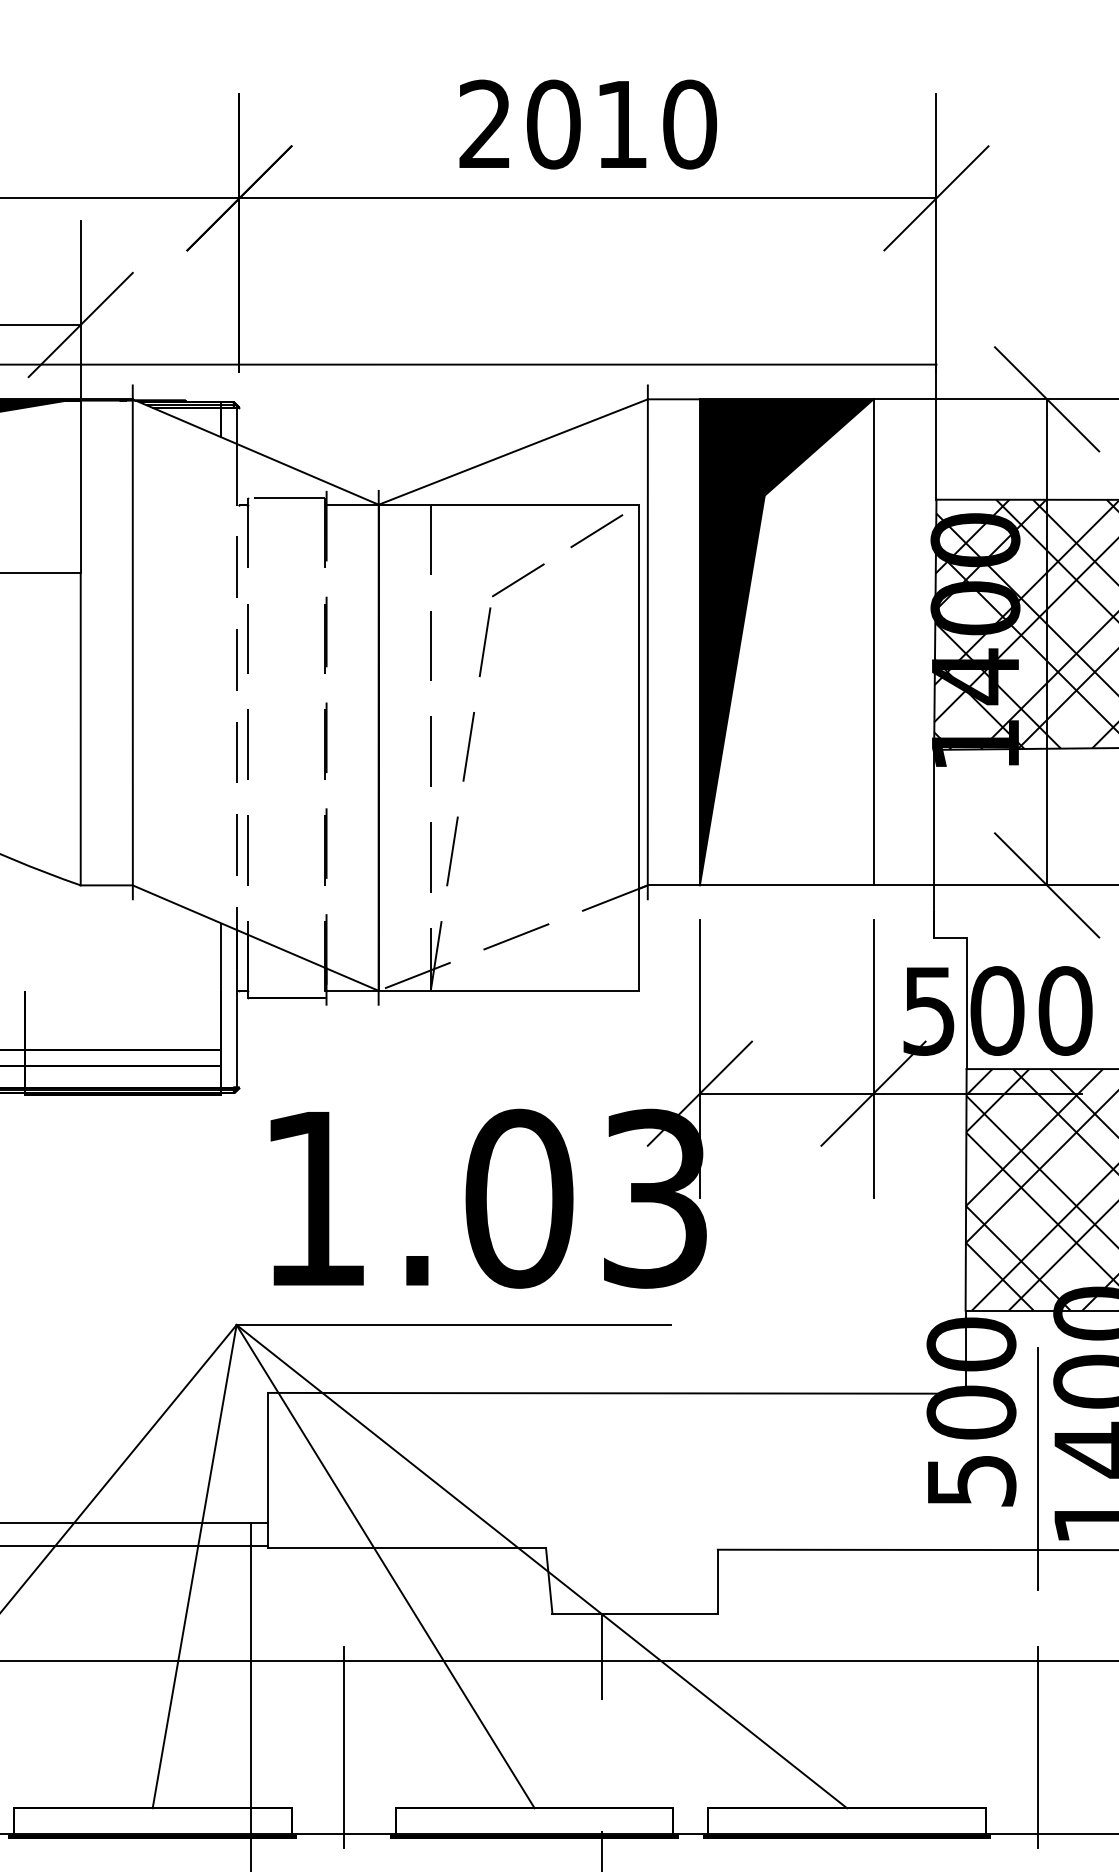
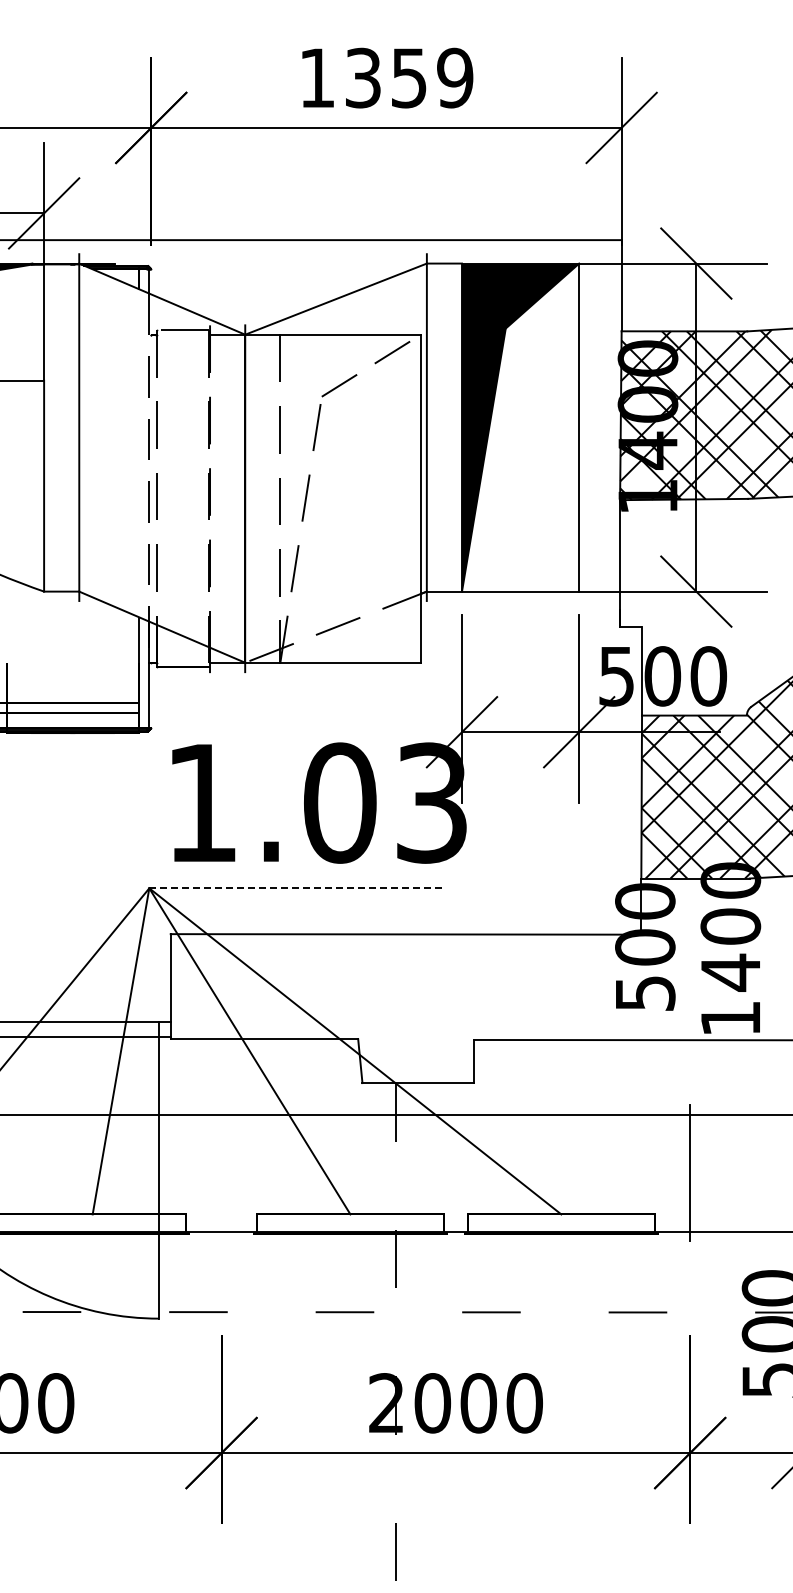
text: (588, 123) -> (386, 77), 2010 -> 1359
line: (454, 1325) -> (296, 888), solid -> dashed
line: (1038, 1469) -> (690, 985), removed
line: (343, 1747) -> (221, 1173), removed

